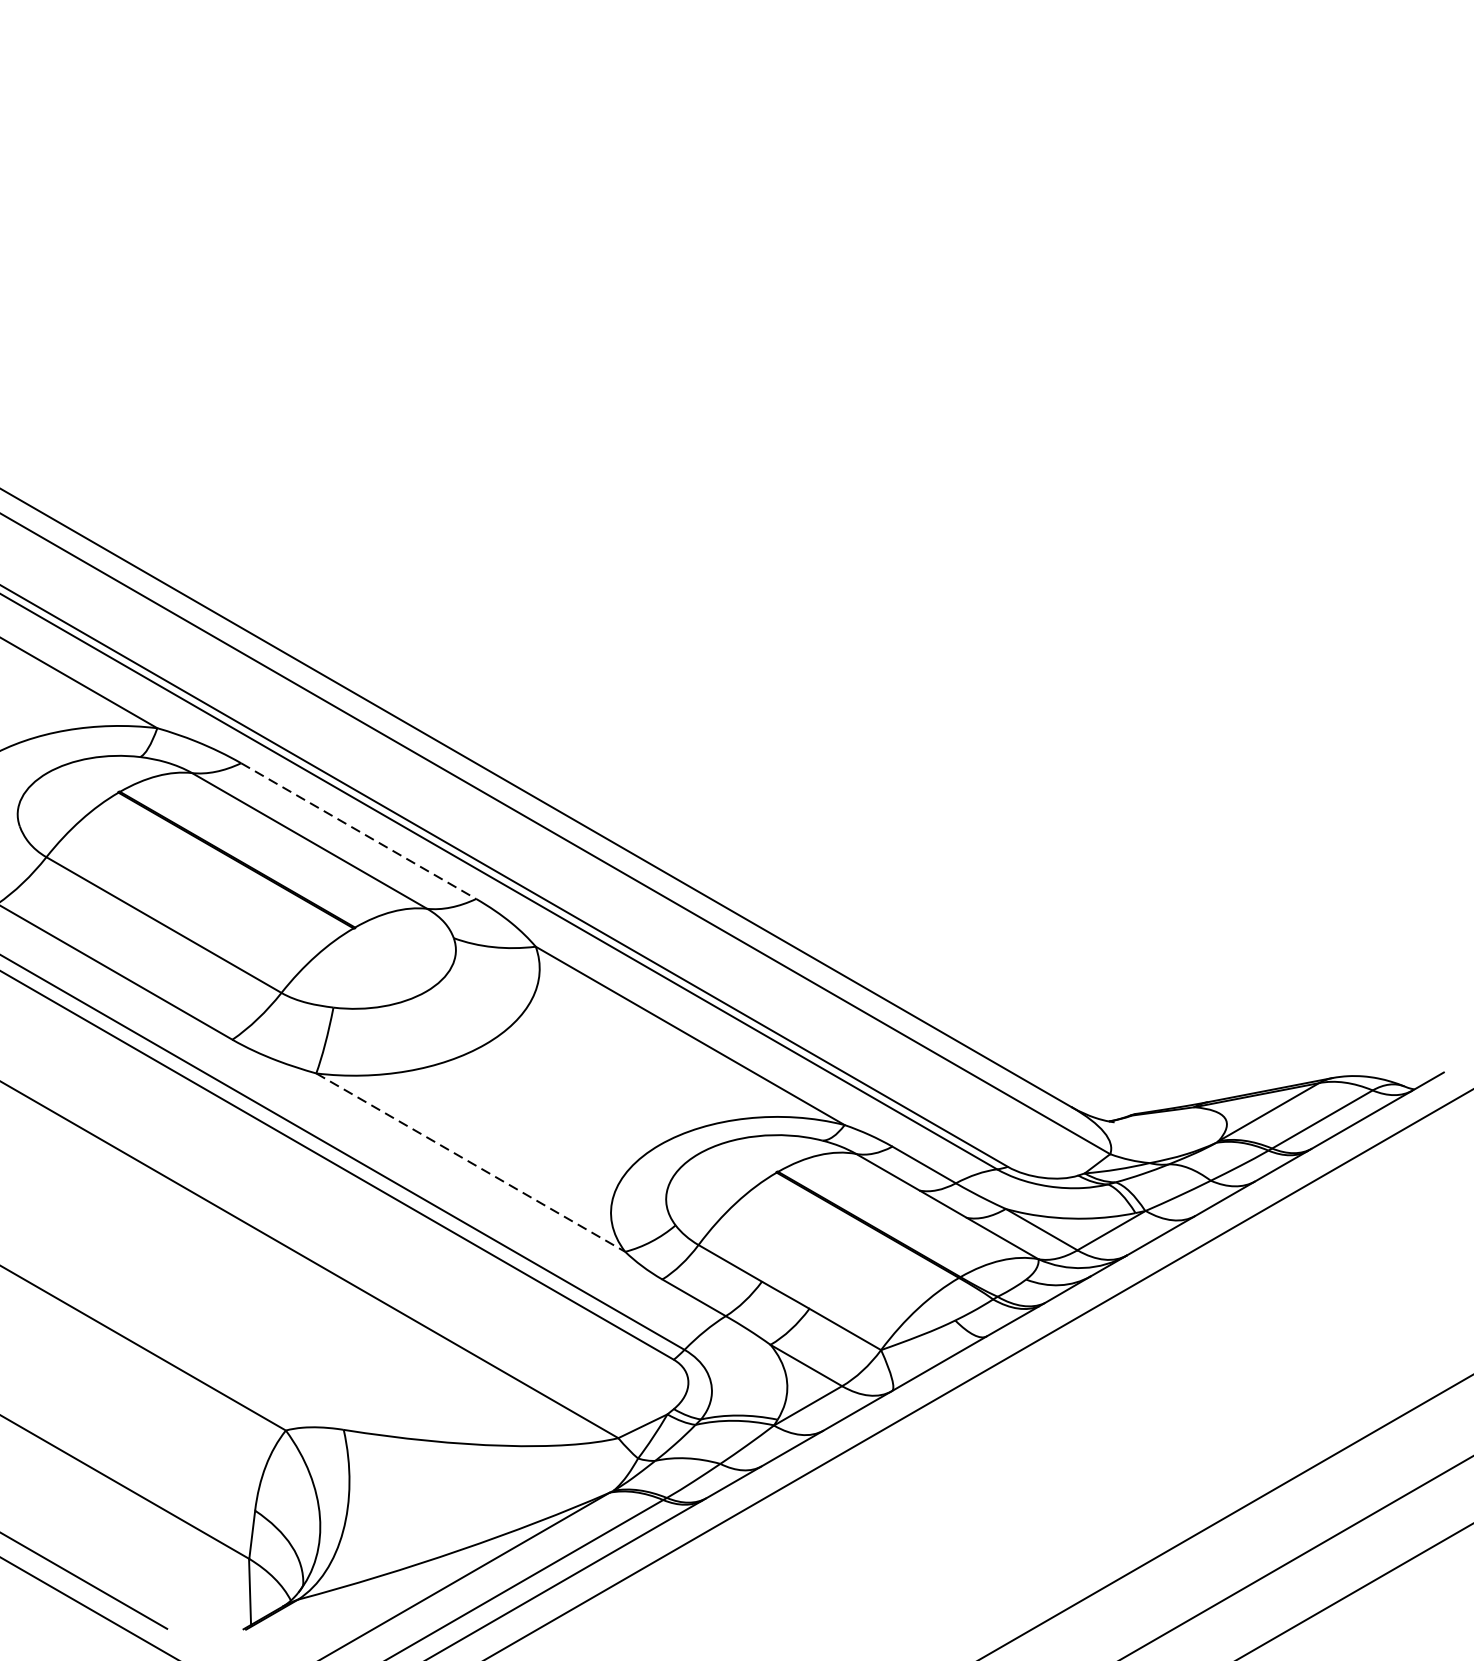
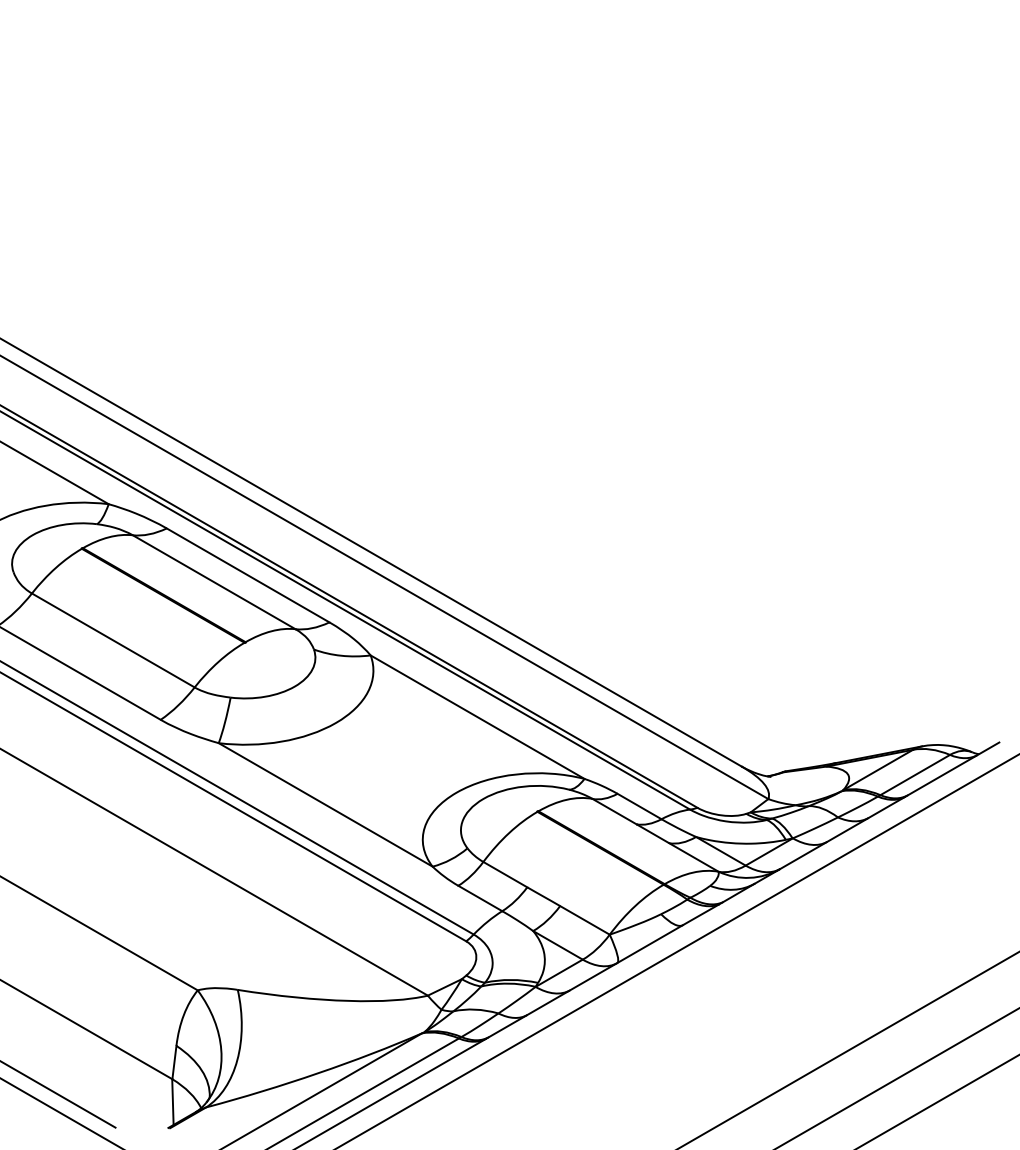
line: (359, 831) -> (248, 575), dashed -> solid
line: (471, 1163) -> (326, 805), dashed -> solid

